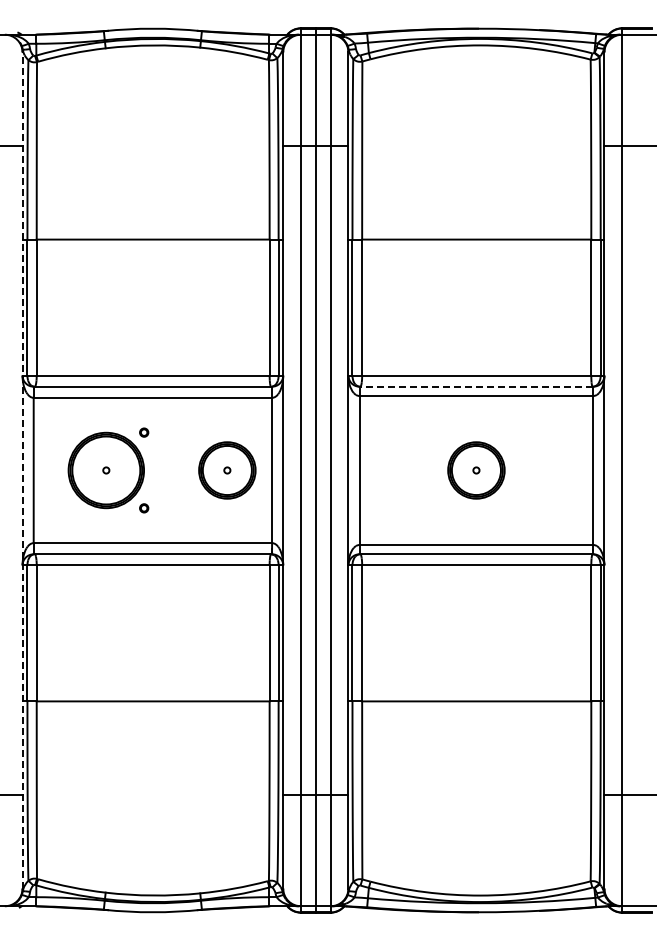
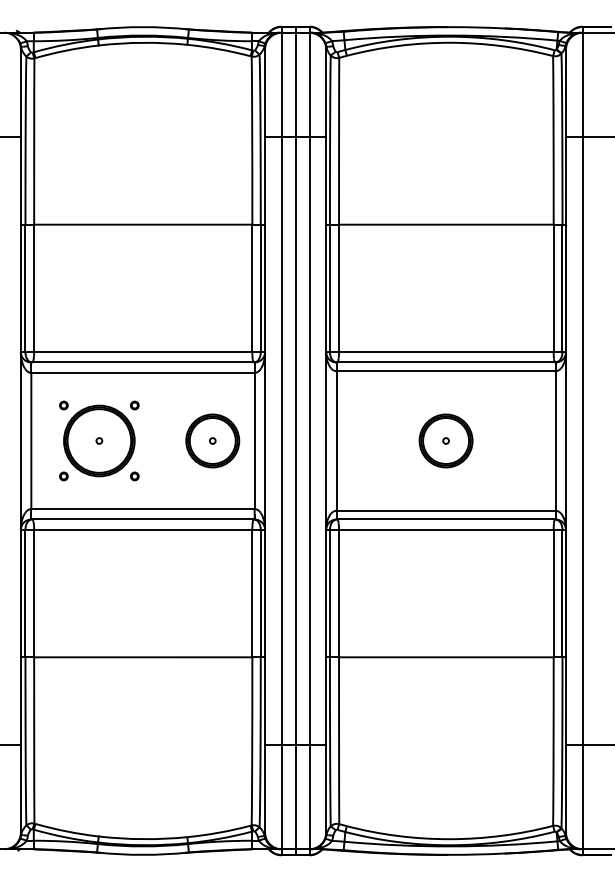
line: (476, 386) -> (446, 362), dashed -> solid
part: (68, 432) -> (63, 405), added
line: (22, 470) -> (20, 441), dashed -> solid
part: (68, 508) -> (63, 476), added

